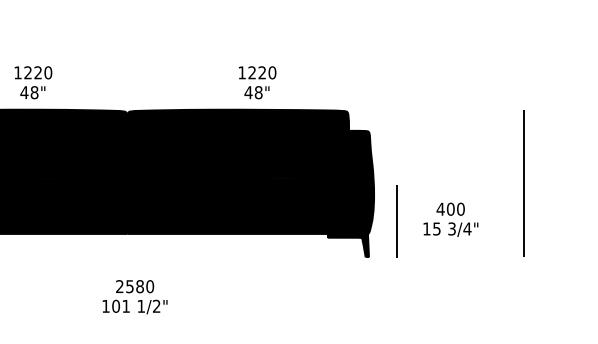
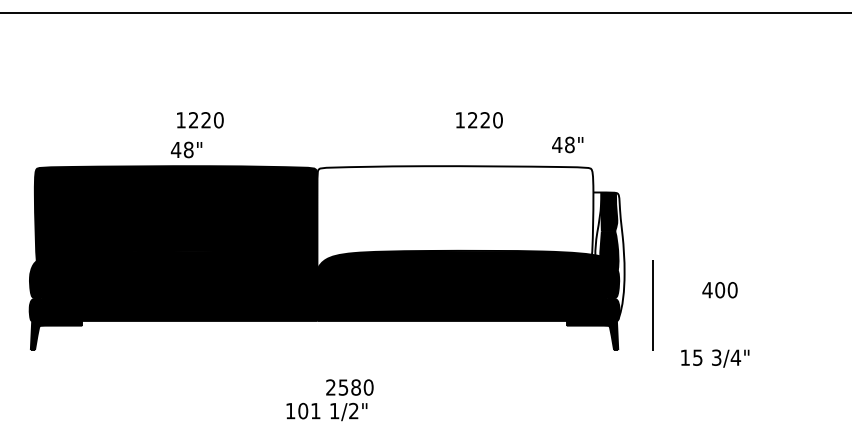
text: (32, 92) -> (186, 149), moved
text: (256, 92) -> (567, 144), moved
fill: (241, 153) -> (459, 220), removed
fill: (366, 181) -> (615, 255), removed
line: (523, 183) -> (810, 258), removed
text: (451, 229) -> (715, 358), moved
text: (134, 286) -> (349, 387), moved

